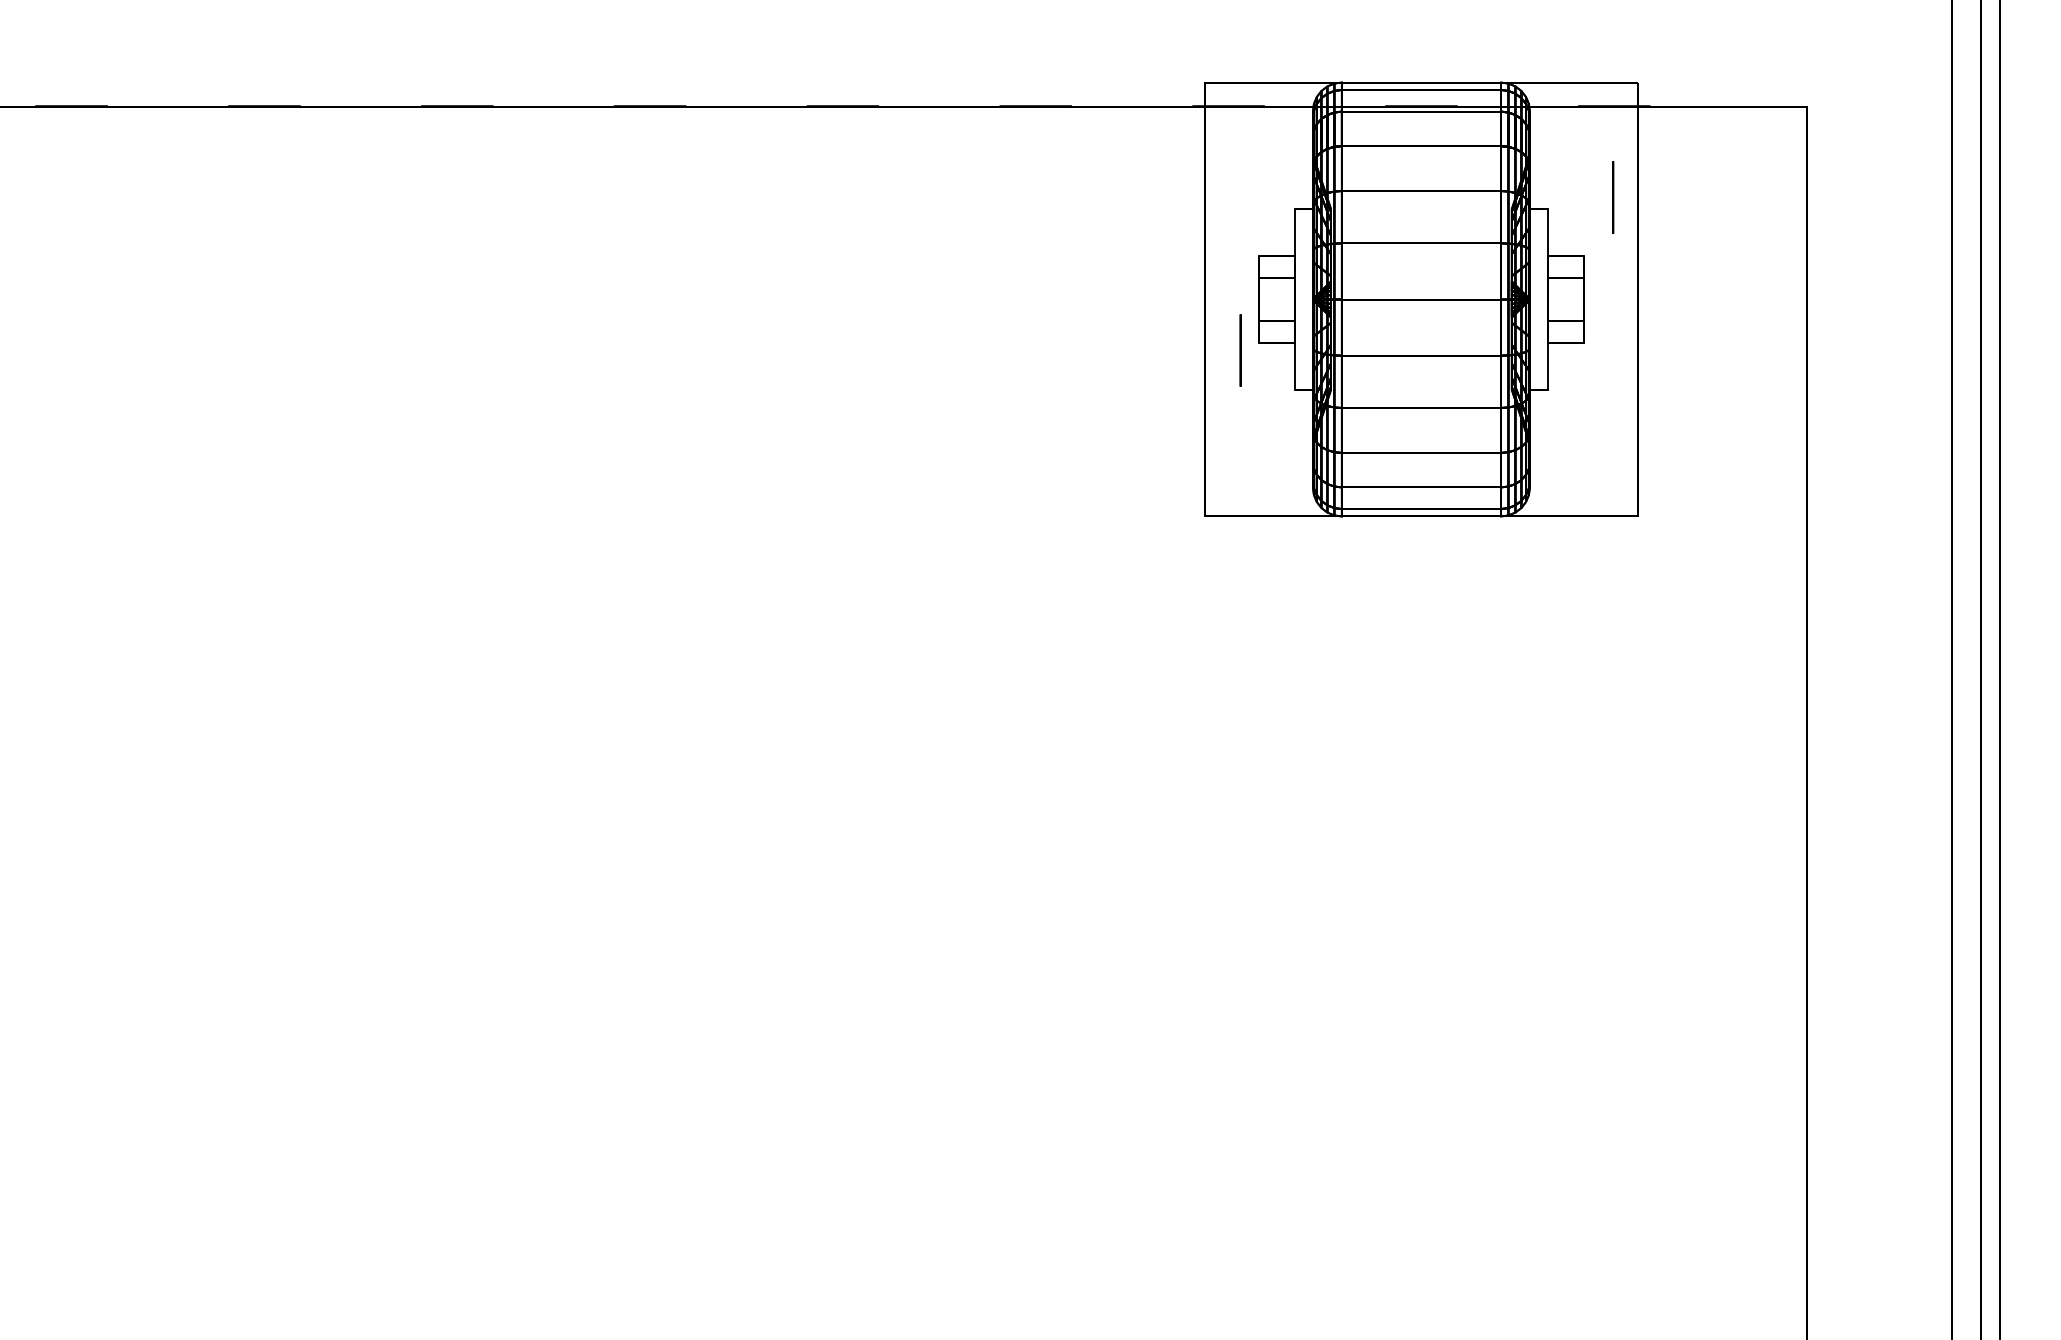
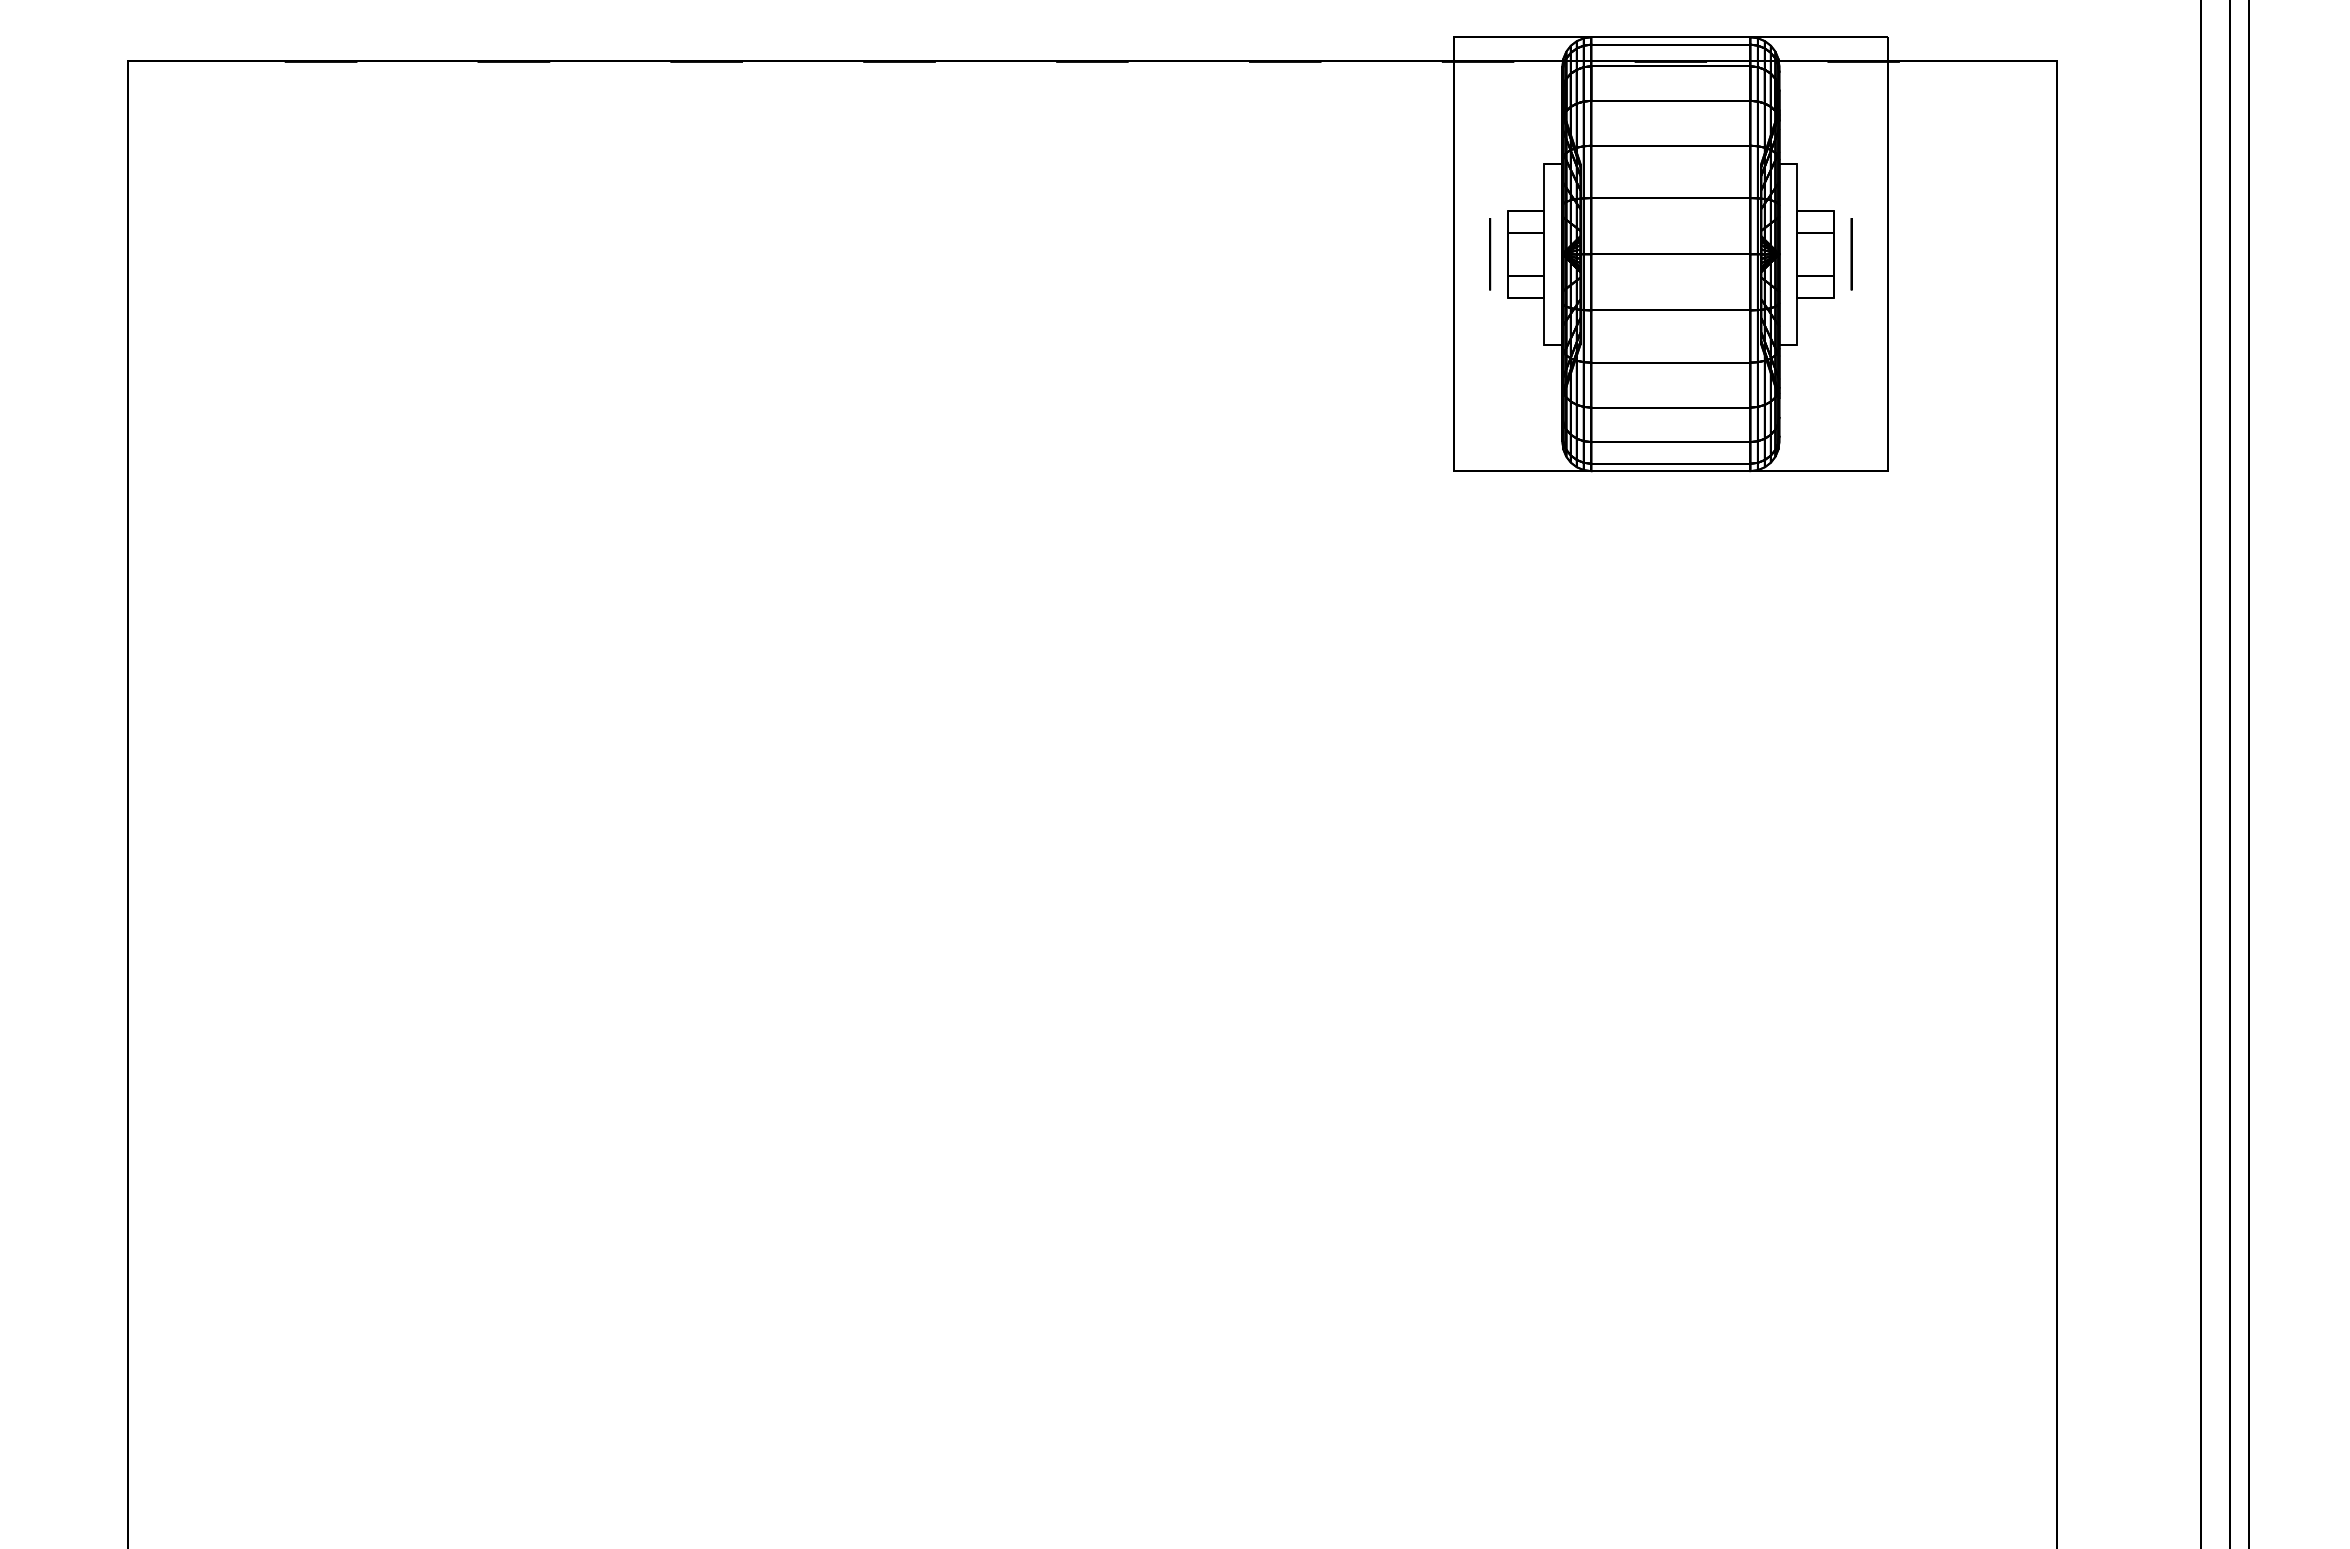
circle: (1613, 197) -> (1851, 254), moved
circle: (1241, 350) -> (1490, 254), moved

